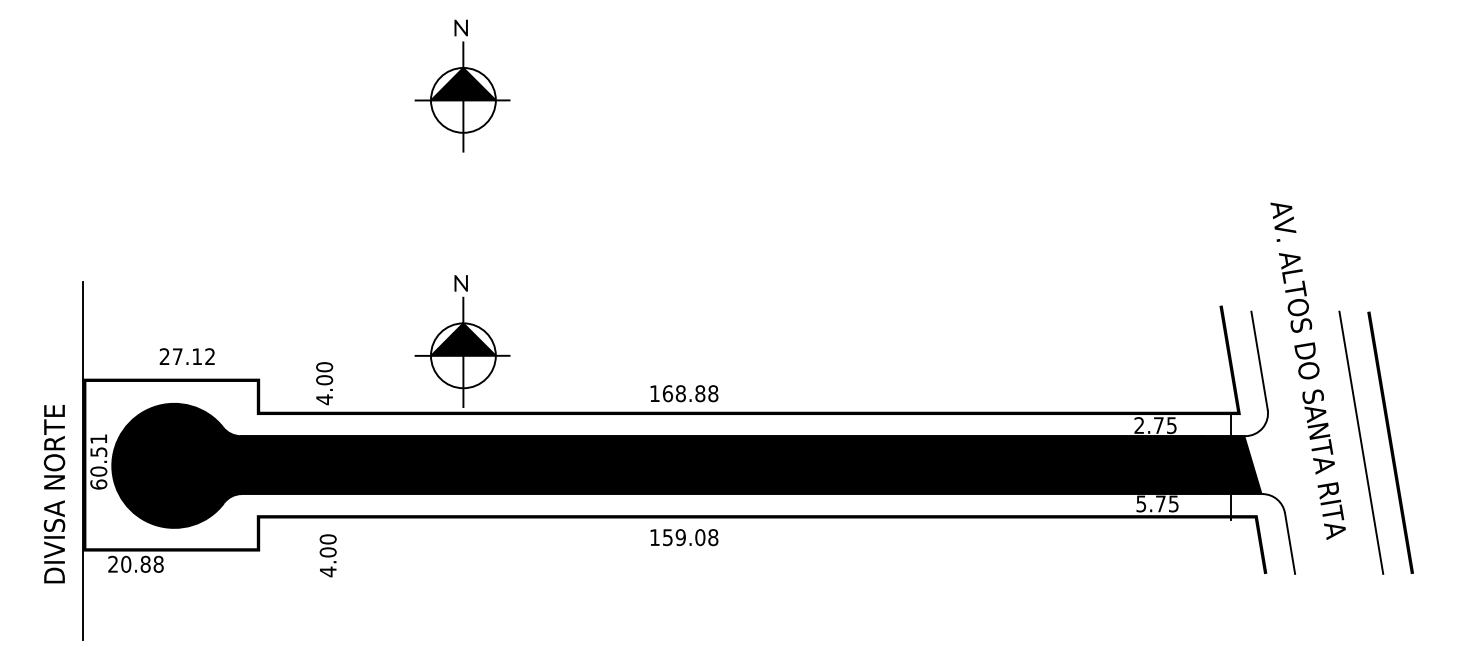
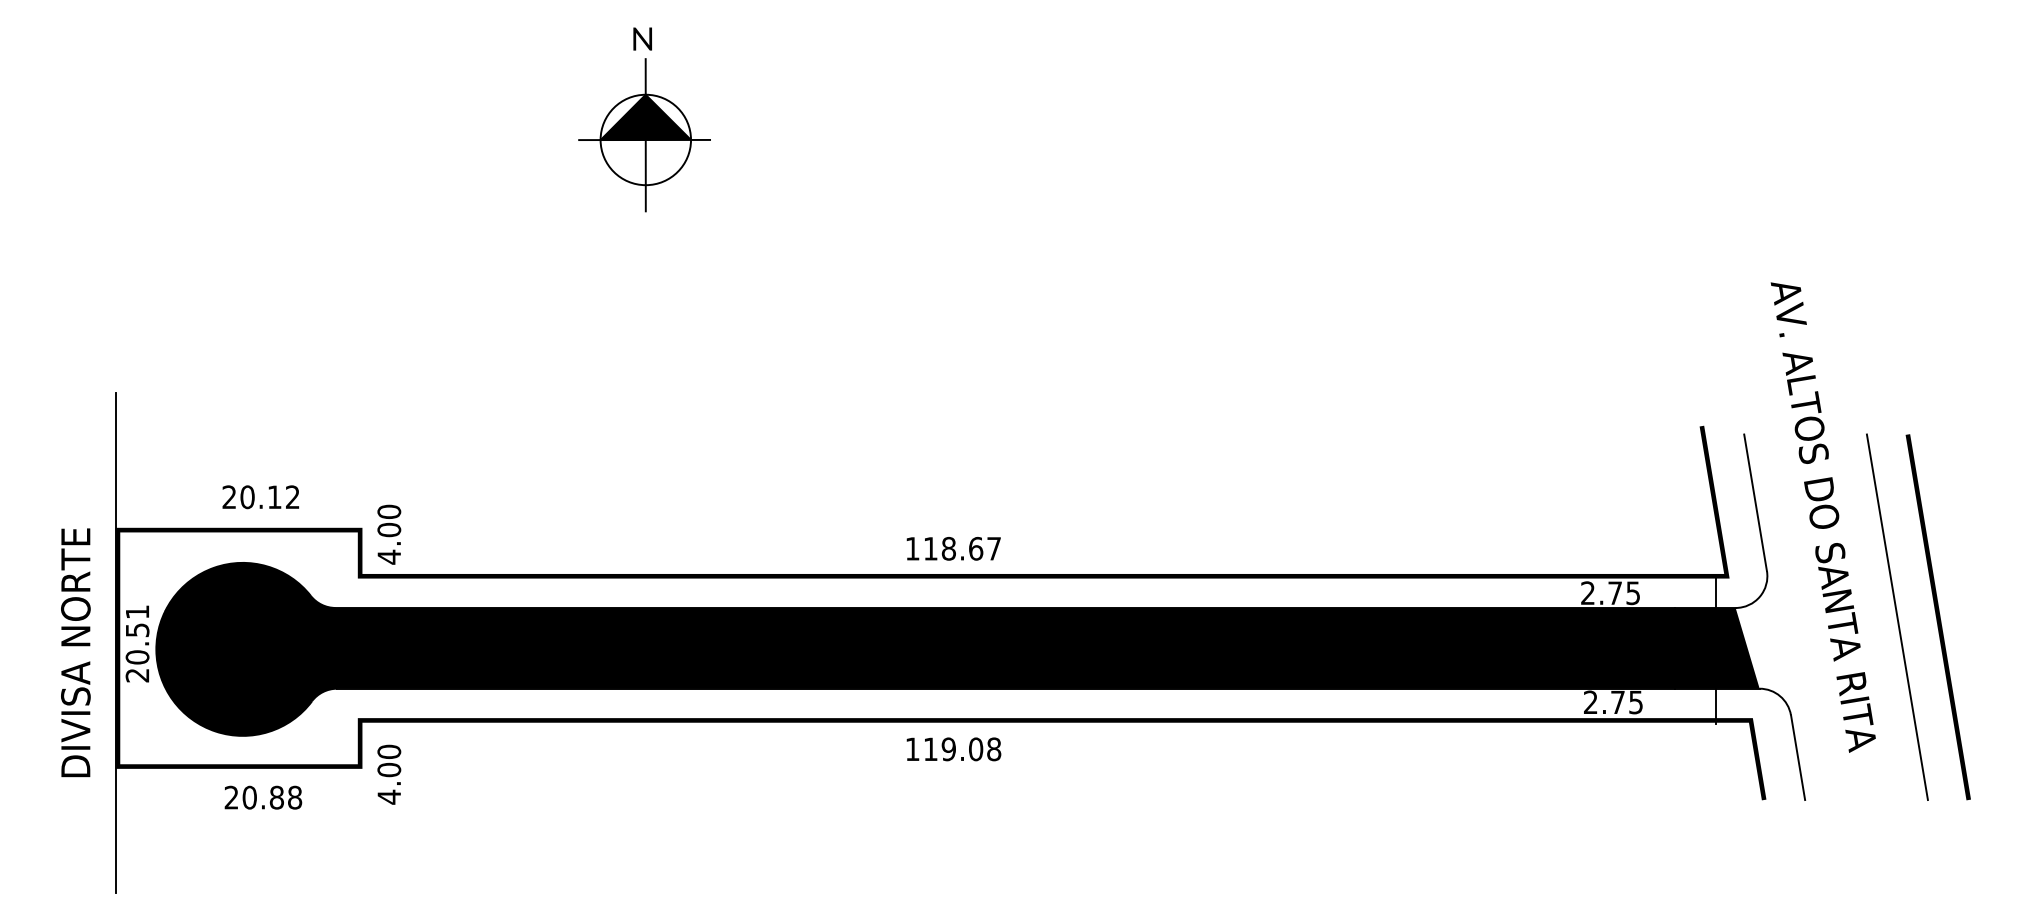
part: (462, 341) -> (644, 475), removed
text: (177, 356) -> (247, 497), 27.12 -> 20.12
text: (324, 383) -> (389, 534), moved
text: (690, 393) -> (962, 548), 168.88 -> 118.67
text: (98, 484) -> (137, 675), 60.51 -> 20.51
text: (54, 493) -> (75, 652), moved
text: (1141, 503) -> (1590, 702), 5.75 -> 2.75
text: (667, 537) -> (930, 749), 159.08 -> 119.08
text: (328, 555) -> (389, 774), moved
text: (136, 564) -> (263, 797), moved

